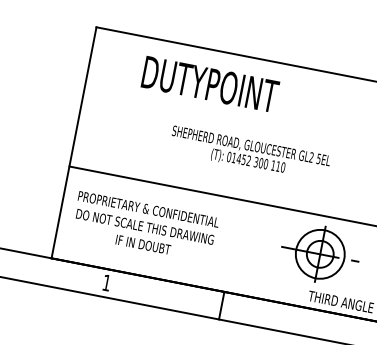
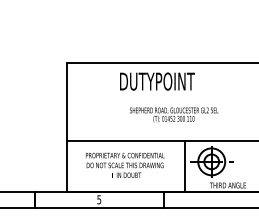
text: (210, 84) -> (157, 81), moved
text: (250, 153) -> (174, 114), moved
text: (146, 225) -> (125, 164), moved
line: (270, 253) -> (184, 166), added
text: (107, 282) -> (99, 199), 1 -> 5

